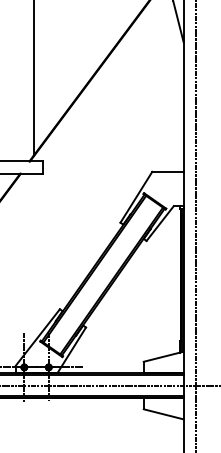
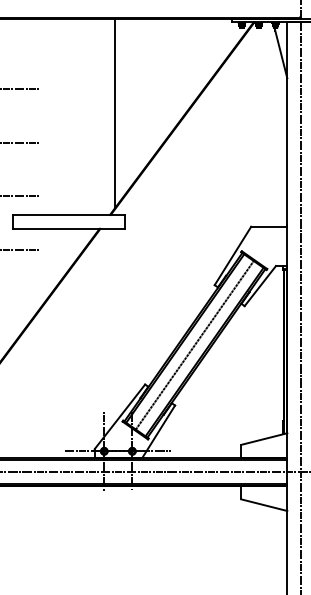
line: (102, 275) -> (194, 345), added

